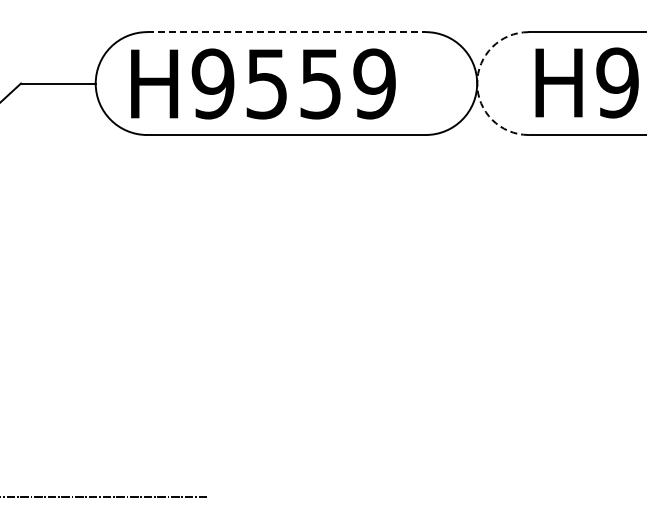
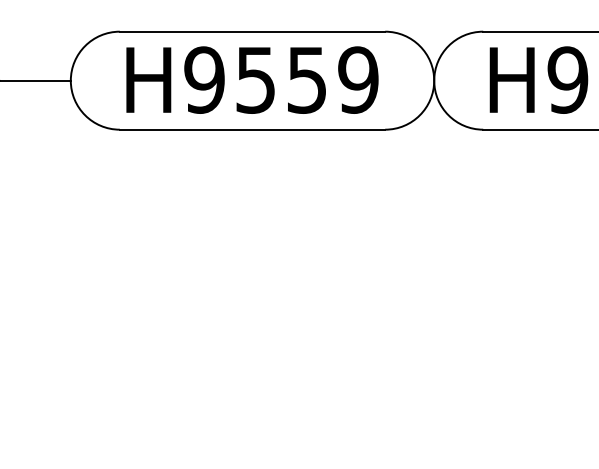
line: (286, 32) -> (252, 32), dashed -> solid
text: (263, 83) -> (252, 79), moved
arc: (477, 83) -> (434, 80), dashed -> solid

